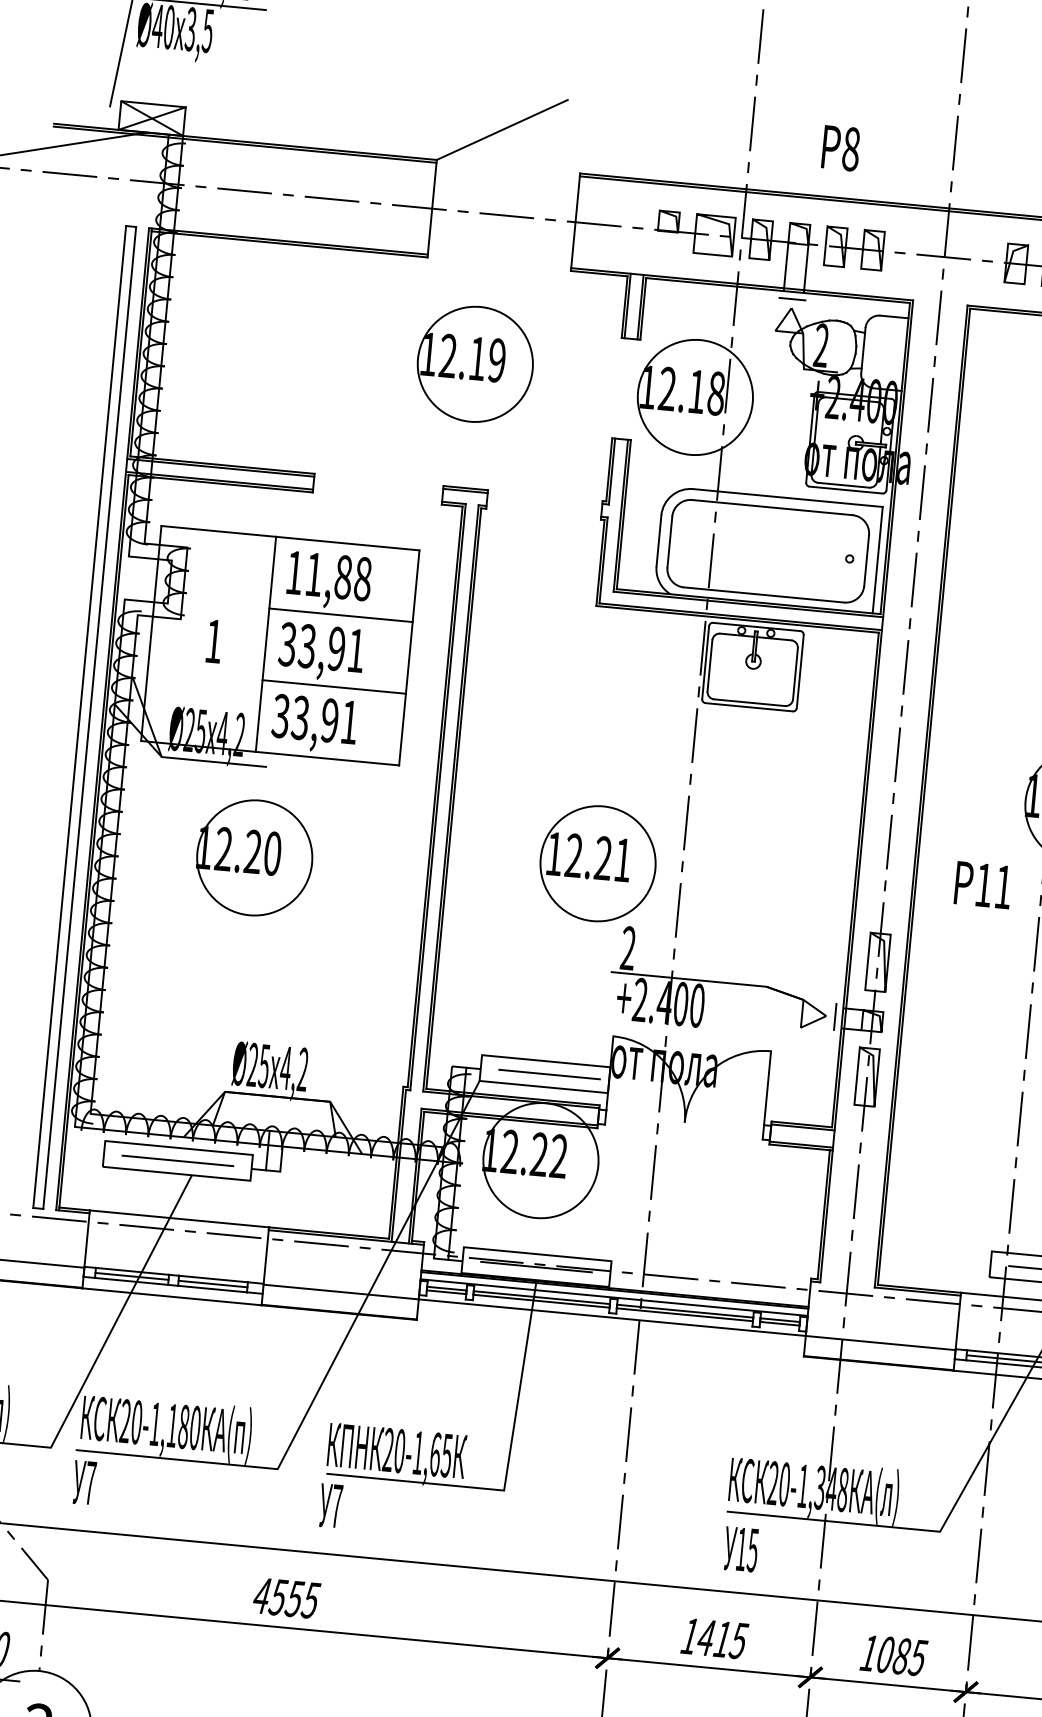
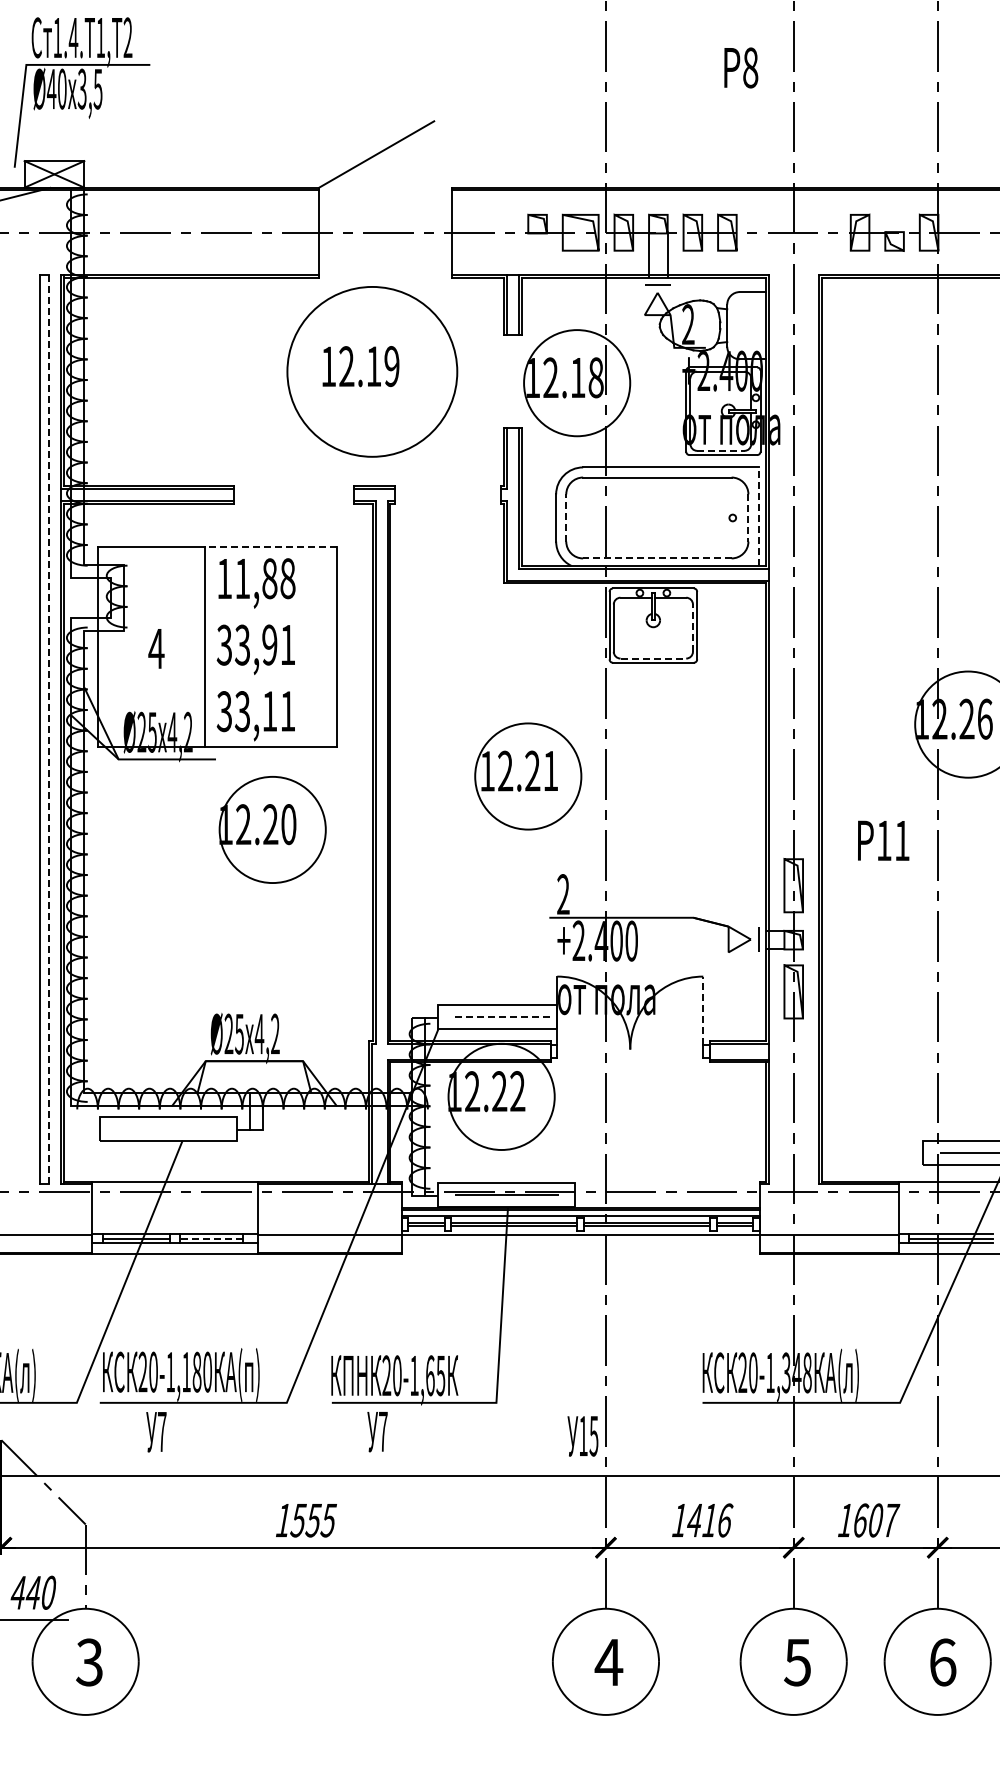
text: (841, 147) -> (741, 67), moved
circle: (475, 363) -> (372, 371), size x1.6
line: (843, 484) -> (720, 450), solid -> dashed
line: (670, 542) -> (566, 518), solid -> dashed
line: (347, 543) -> (270, 547), solid -> dashed
line: (877, 559) -> (758, 516), solid -> dashed
line: (866, 561) -> (748, 518), solid -> dashed
line: (763, 594) -> (656, 558), solid -> dashed
line: (340, 614) -> (270, 613), removed
text: (213, 641) -> (156, 648), 1 -> 4
line: (794, 674) -> (692, 628), solid -> dashed
line: (333, 687) -> (270, 680), removed
line: (749, 702) -> (653, 658), solid -> dashed
line: (90, 717) -> (49, 729), solid -> dashed
text: (329, 719) -> (269, 710), 33,91 -> 33,11
part: (254, 857) -> (272, 829), moved
part: (598, 863) -> (528, 776), moved
text: (983, 884) -> (883, 840), moved
line: (548, 1074) -> (501, 1017), solid -> dashed
line: (767, 1087) -> (703, 1010), solid -> dashed
line: (177, 1160) -> (168, 1128), removed
line: (213, 1283) -> (211, 1238), solid -> dashed
text: (84, 1483) -> (156, 1432), moved
text: (330, 1506) -> (377, 1432), moved
text: (740, 1549) -> (582, 1436), moved
text: (261, 1595) -> (282, 1520), 4555 -> 1555
text: (738, 1640) -> (724, 1520), 1415 -> 1416
text: (903, 1656) -> (877, 1520), 1085 -> 1607

